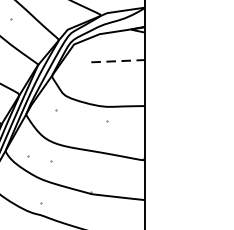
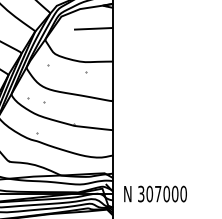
line: (117, 60) -> (93, 28), dashed -> solid

